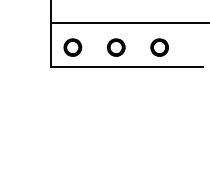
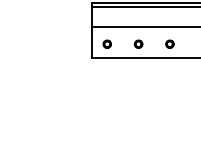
part: (71, 46) -> (106, 43), size x0.62
part: (116, 46) -> (138, 43), size x0.62
part: (159, 46) -> (169, 43), size x0.62

